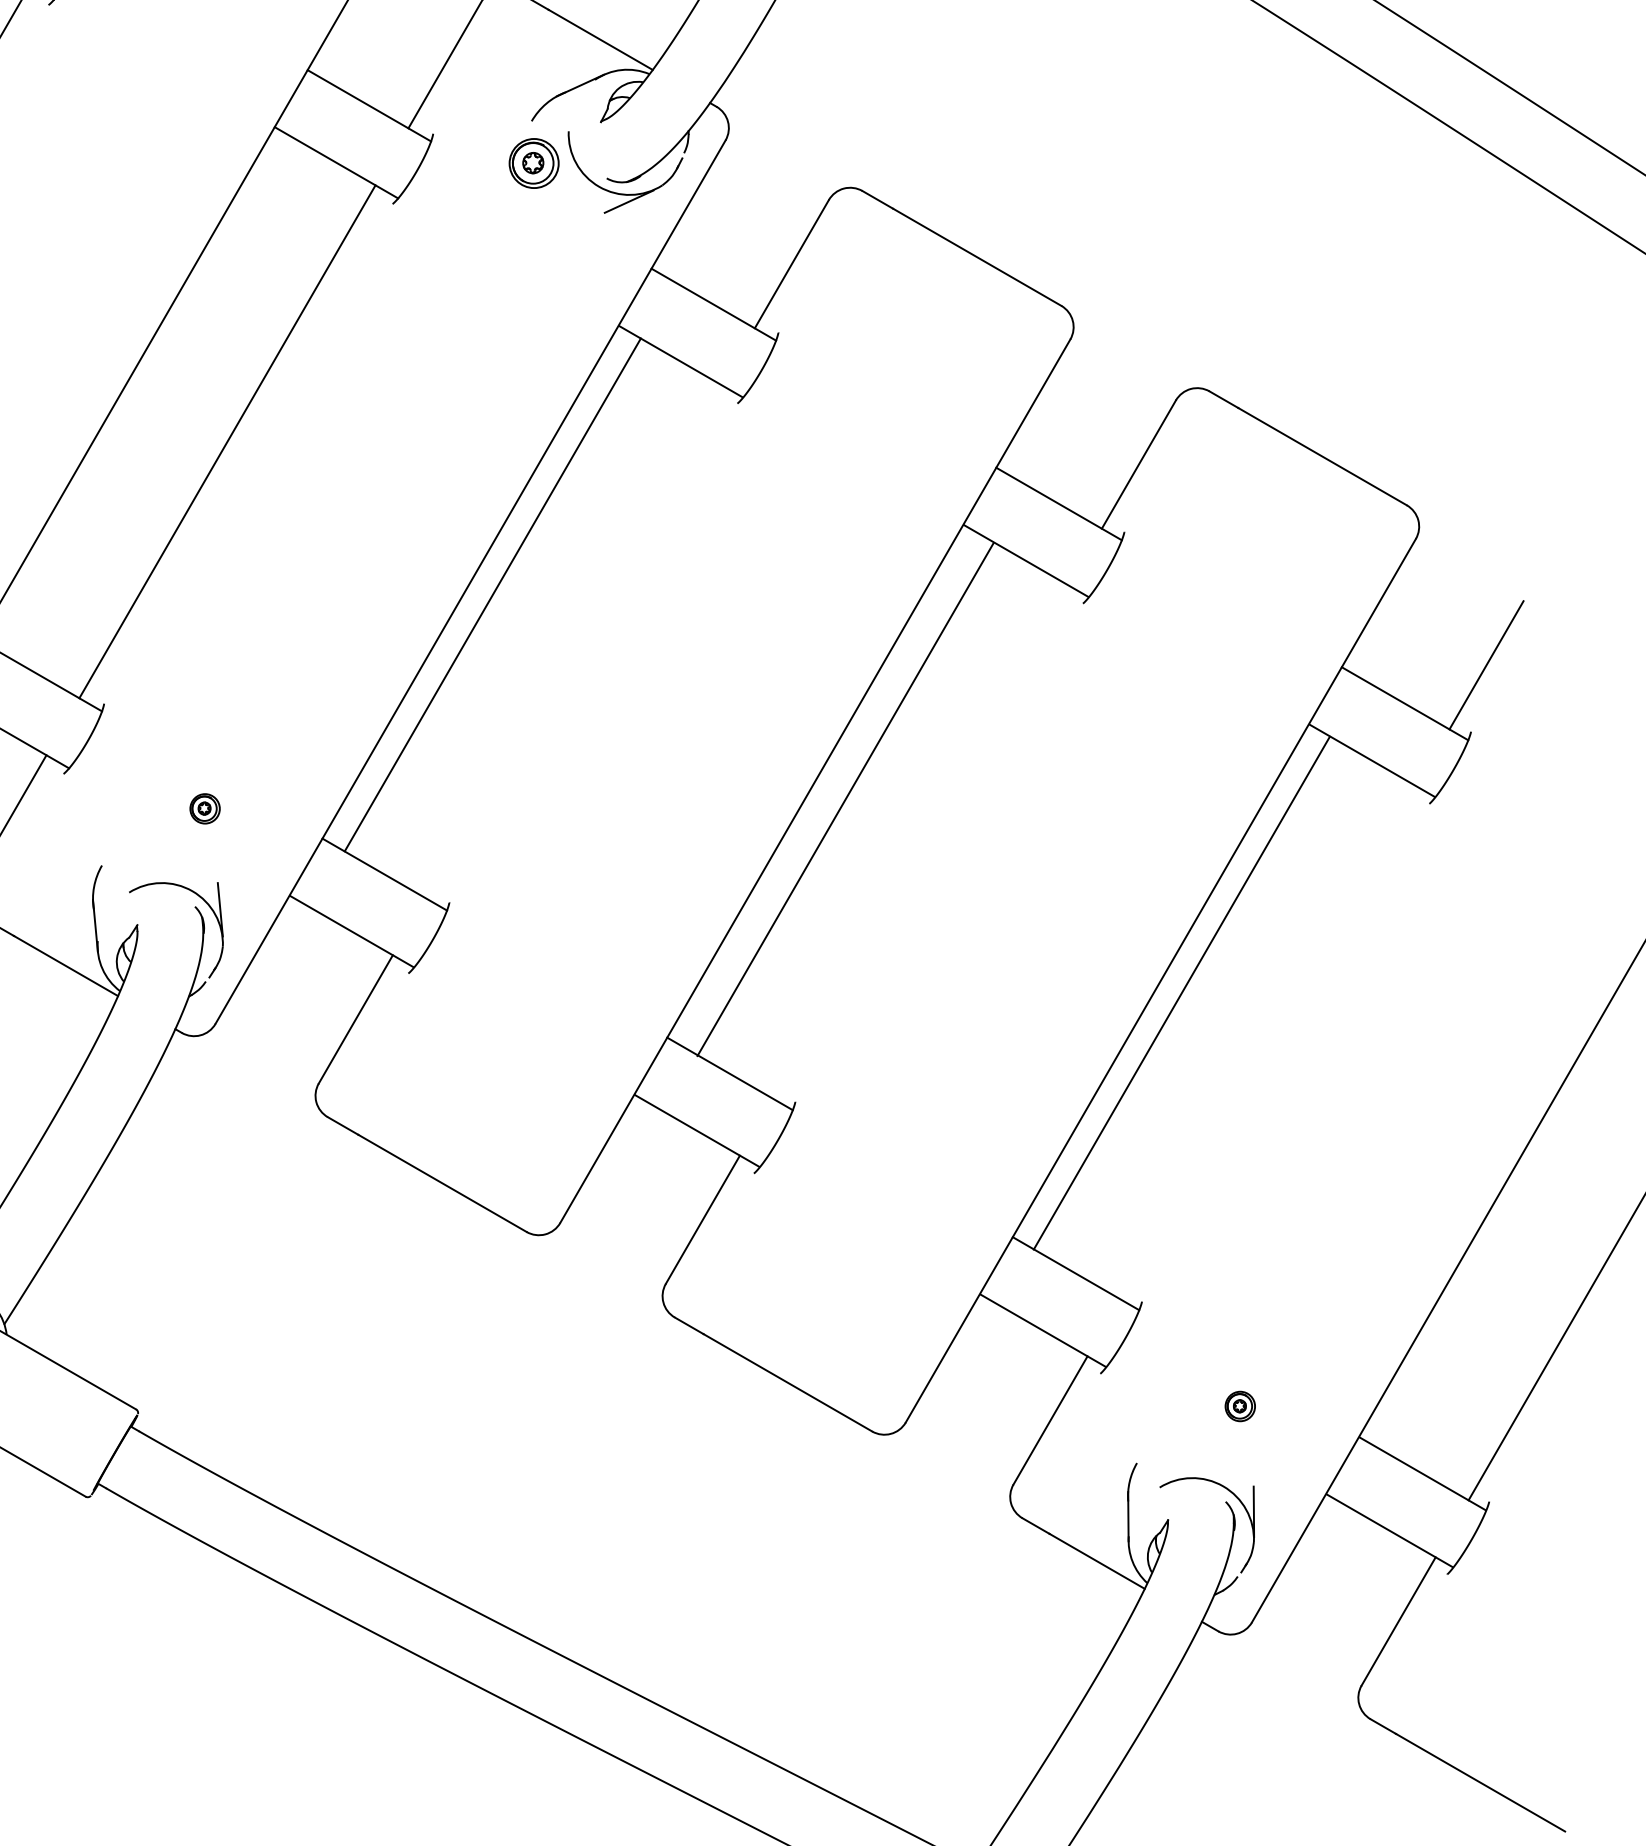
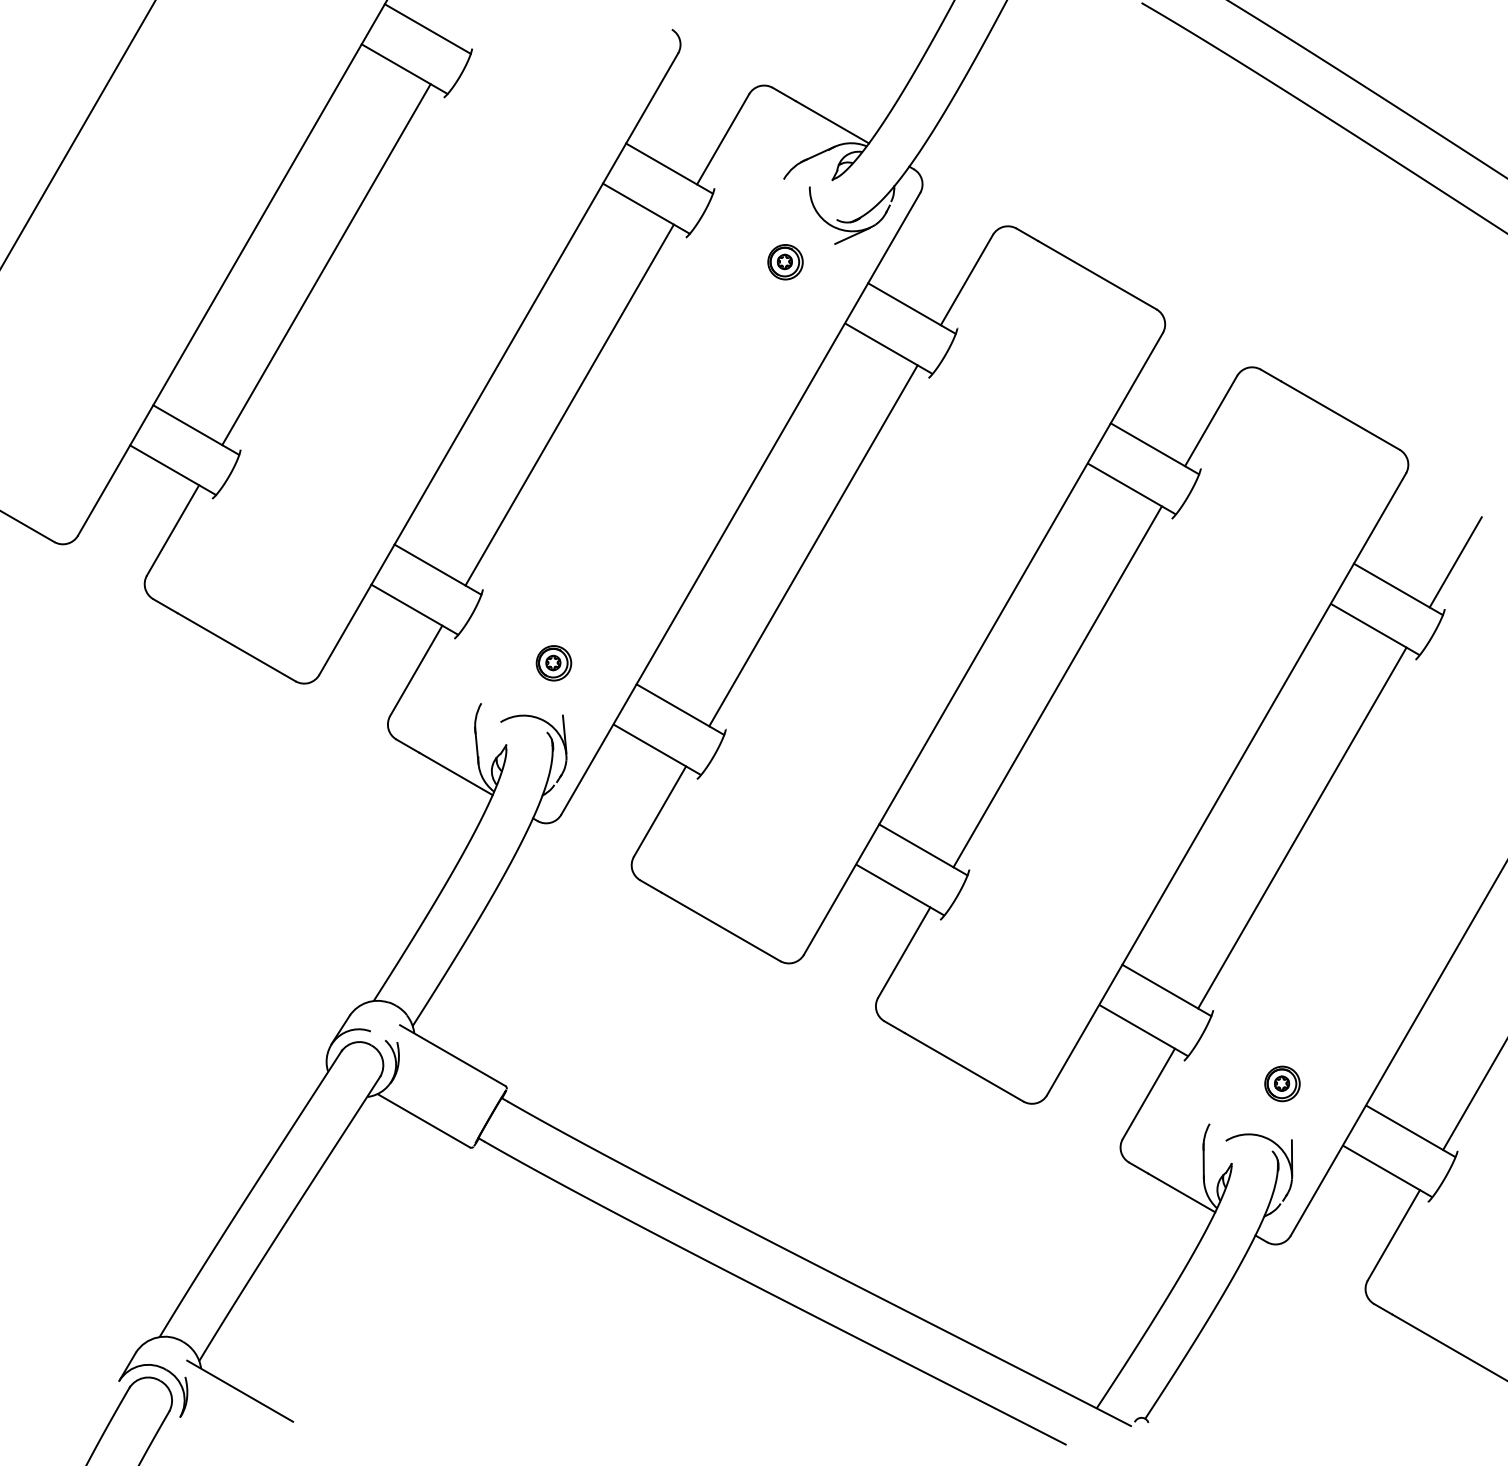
part: (534, 163) -> (785, 262), moved
line: (492, 594) -> (813, 545), moved
line: (845, 799) -> (1057, 686), moved
part: (204, 809) -> (553, 663), size x1.67
line: (1182, 992) -> (1302, 827), moved
part: (1240, 1405) -> (1282, 1083), size x1.67

